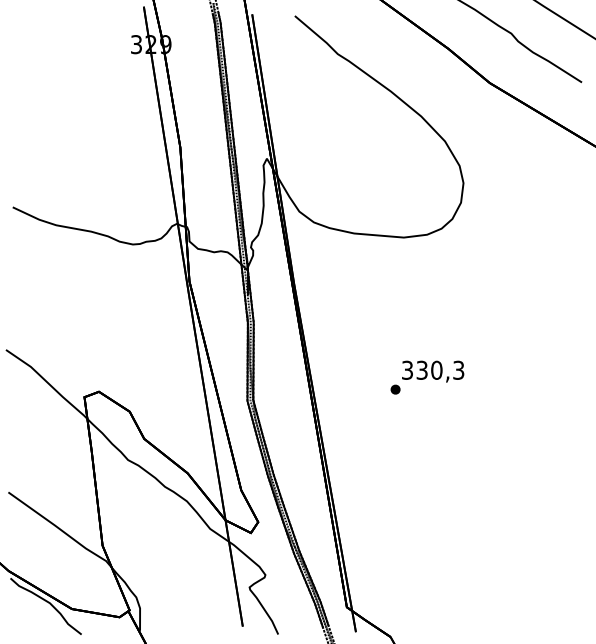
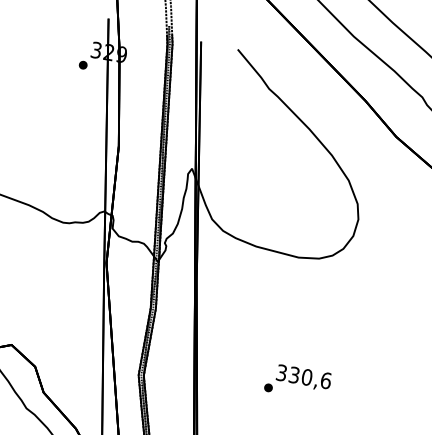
part: (124, 63) -> (83, 64), added
text: (458, 369) -> (325, 379), 330,3 -> 330,6

